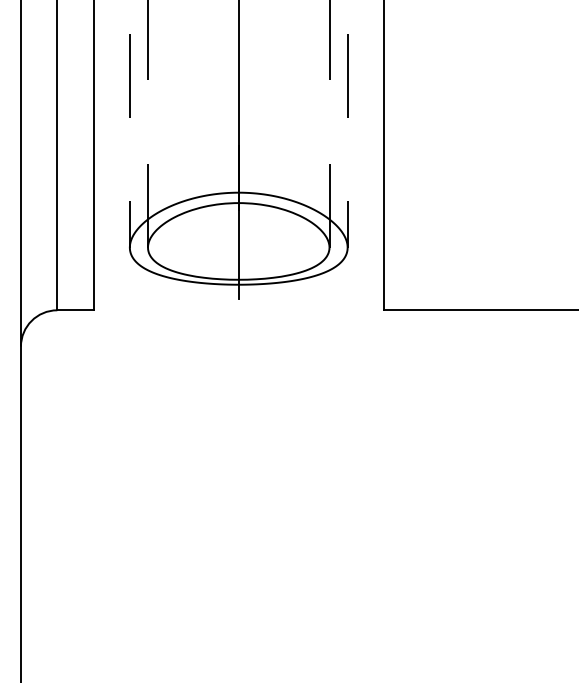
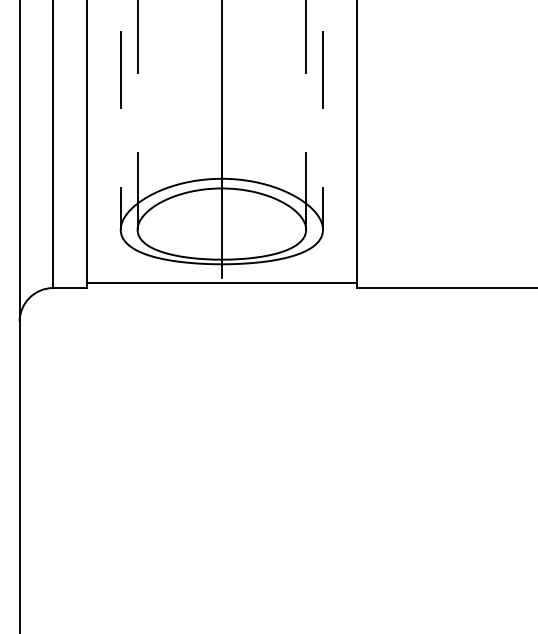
line: (238, 304) -> (221, 282), added

